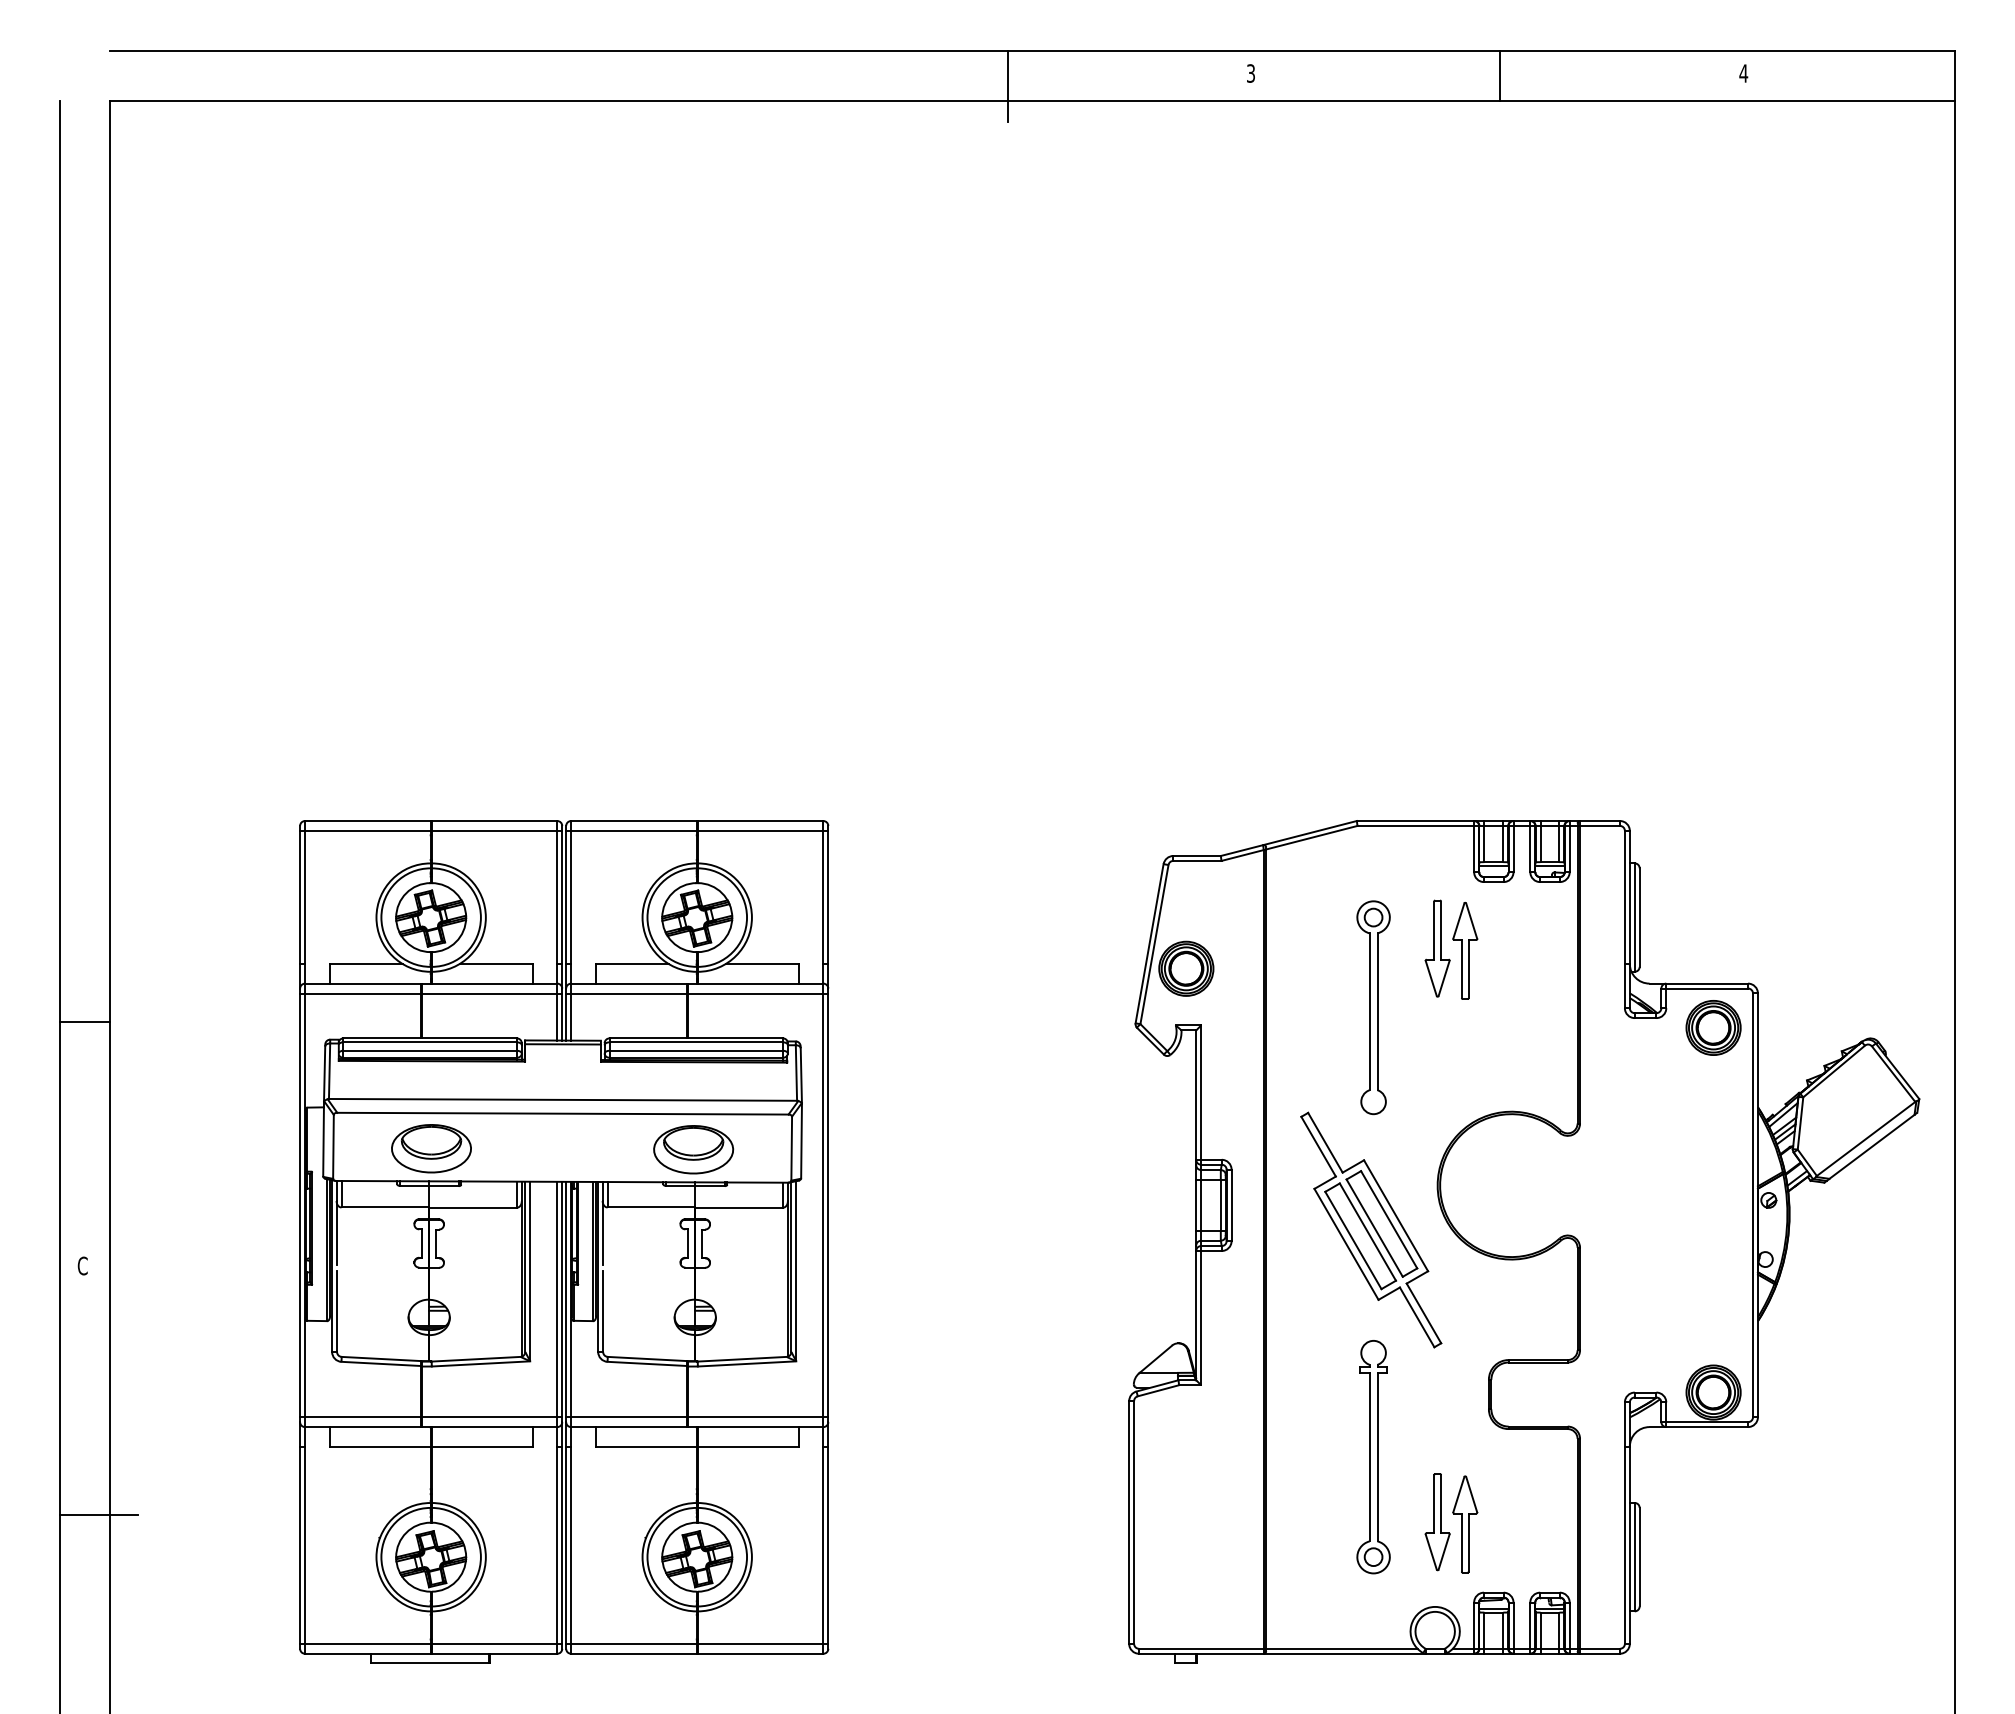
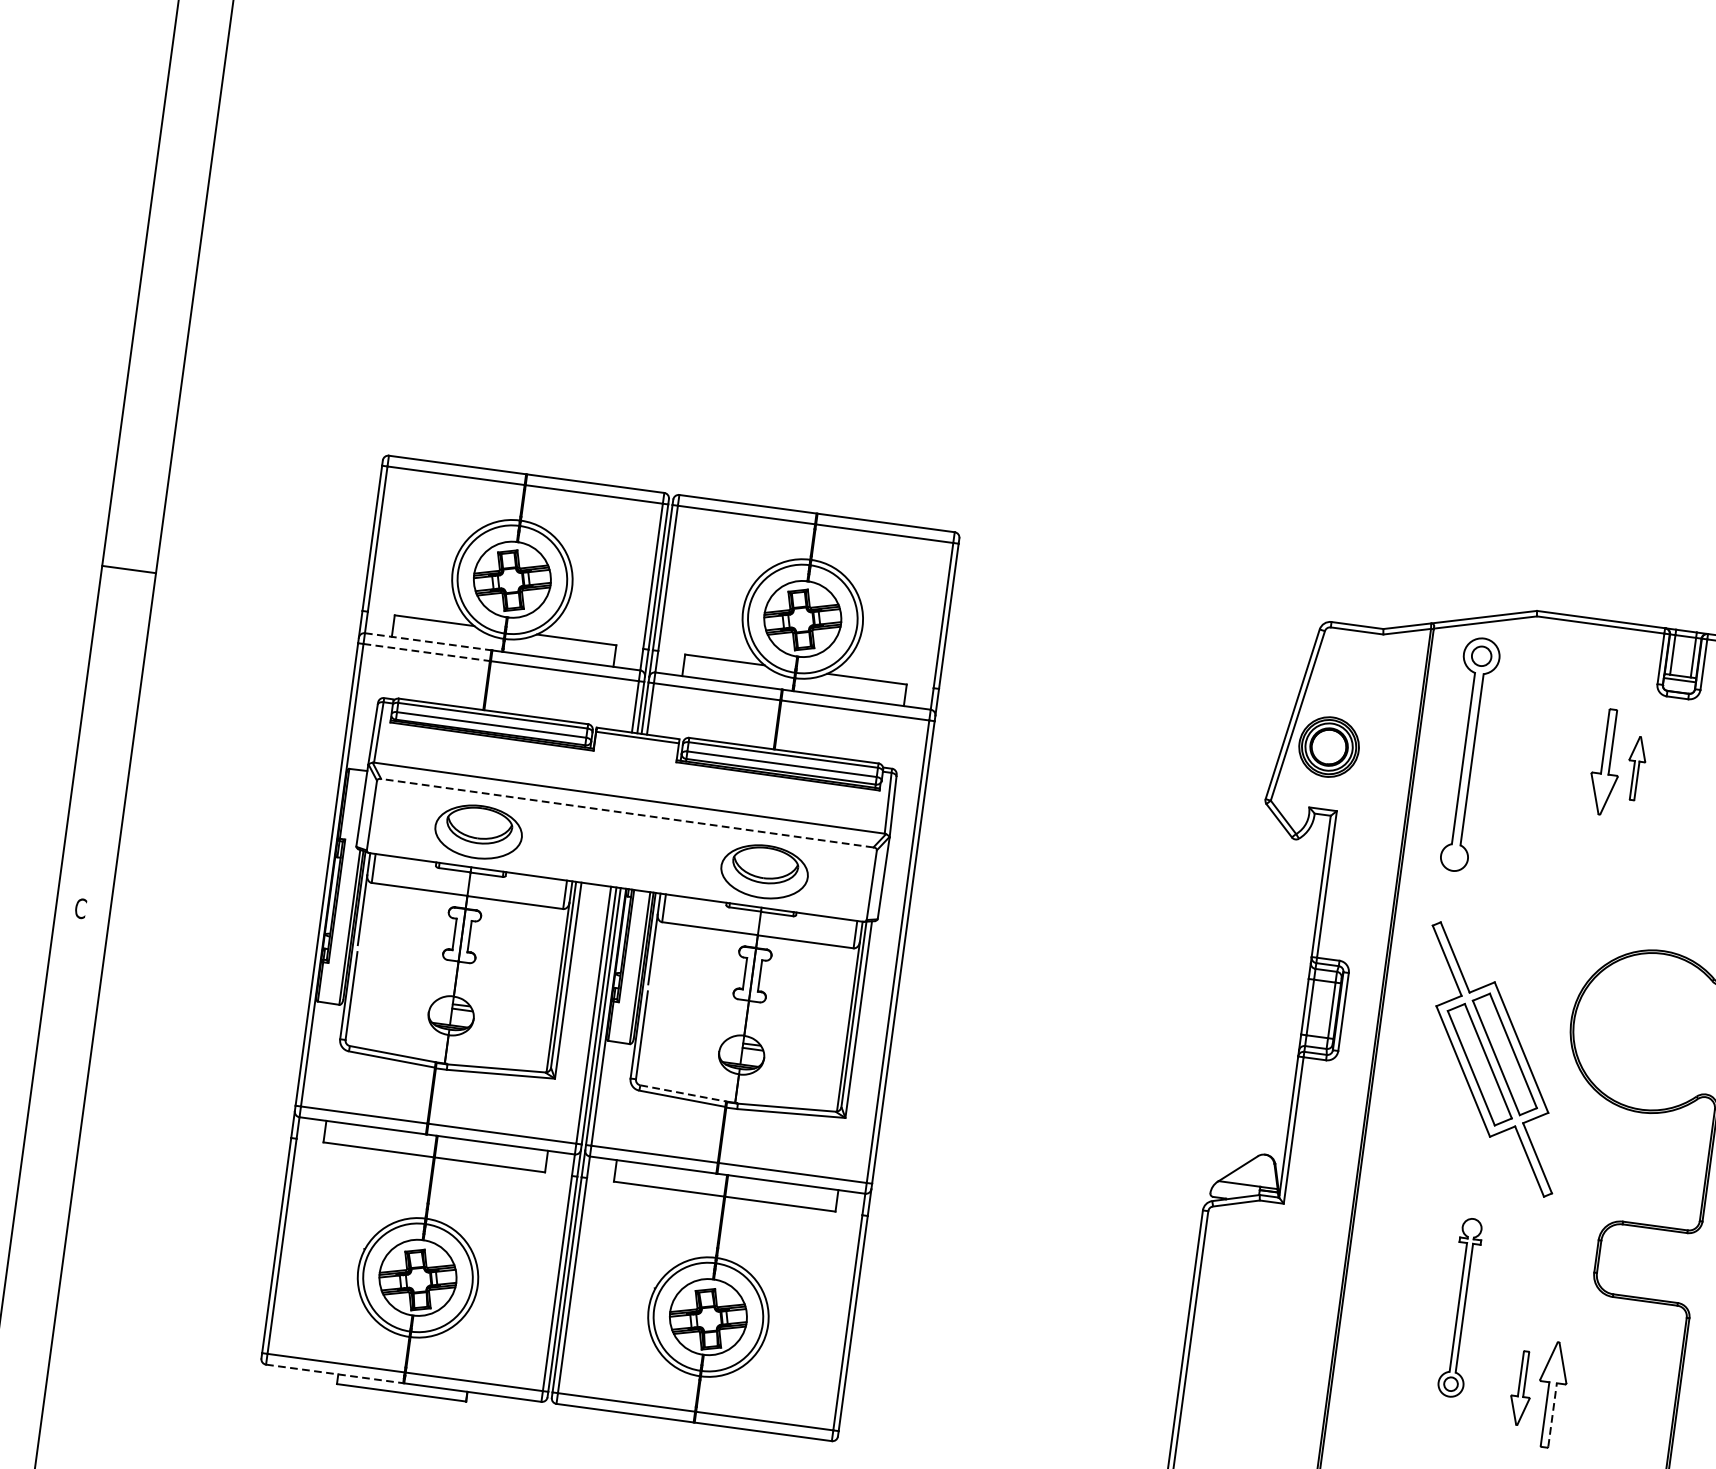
part: (1465, 950) -> (1636, 768), size x0.6
line: (362, 983) -> (427, 641), solid -> dashed
line: (362, 993) -> (426, 652), solid -> dashed
part: (1373, 1007) -> (1468, 754), moved
line: (84, 1022) -> (128, 569), moved
line: (562, 1113) -> (626, 812), solid -> dashed
line: (647, 1358) -> (683, 1092), solid -> dashed
part: (1373, 1457) -> (1461, 1308), size x0.7
line: (98, 1514) -> (61, 1182), removed
part: (1437, 1522) -> (1521, 1388), size x0.7
line: (1468, 1542) -> (1552, 1414), solid -> dashed
line: (367, 1653) -> (334, 1373), solid -> dashed

